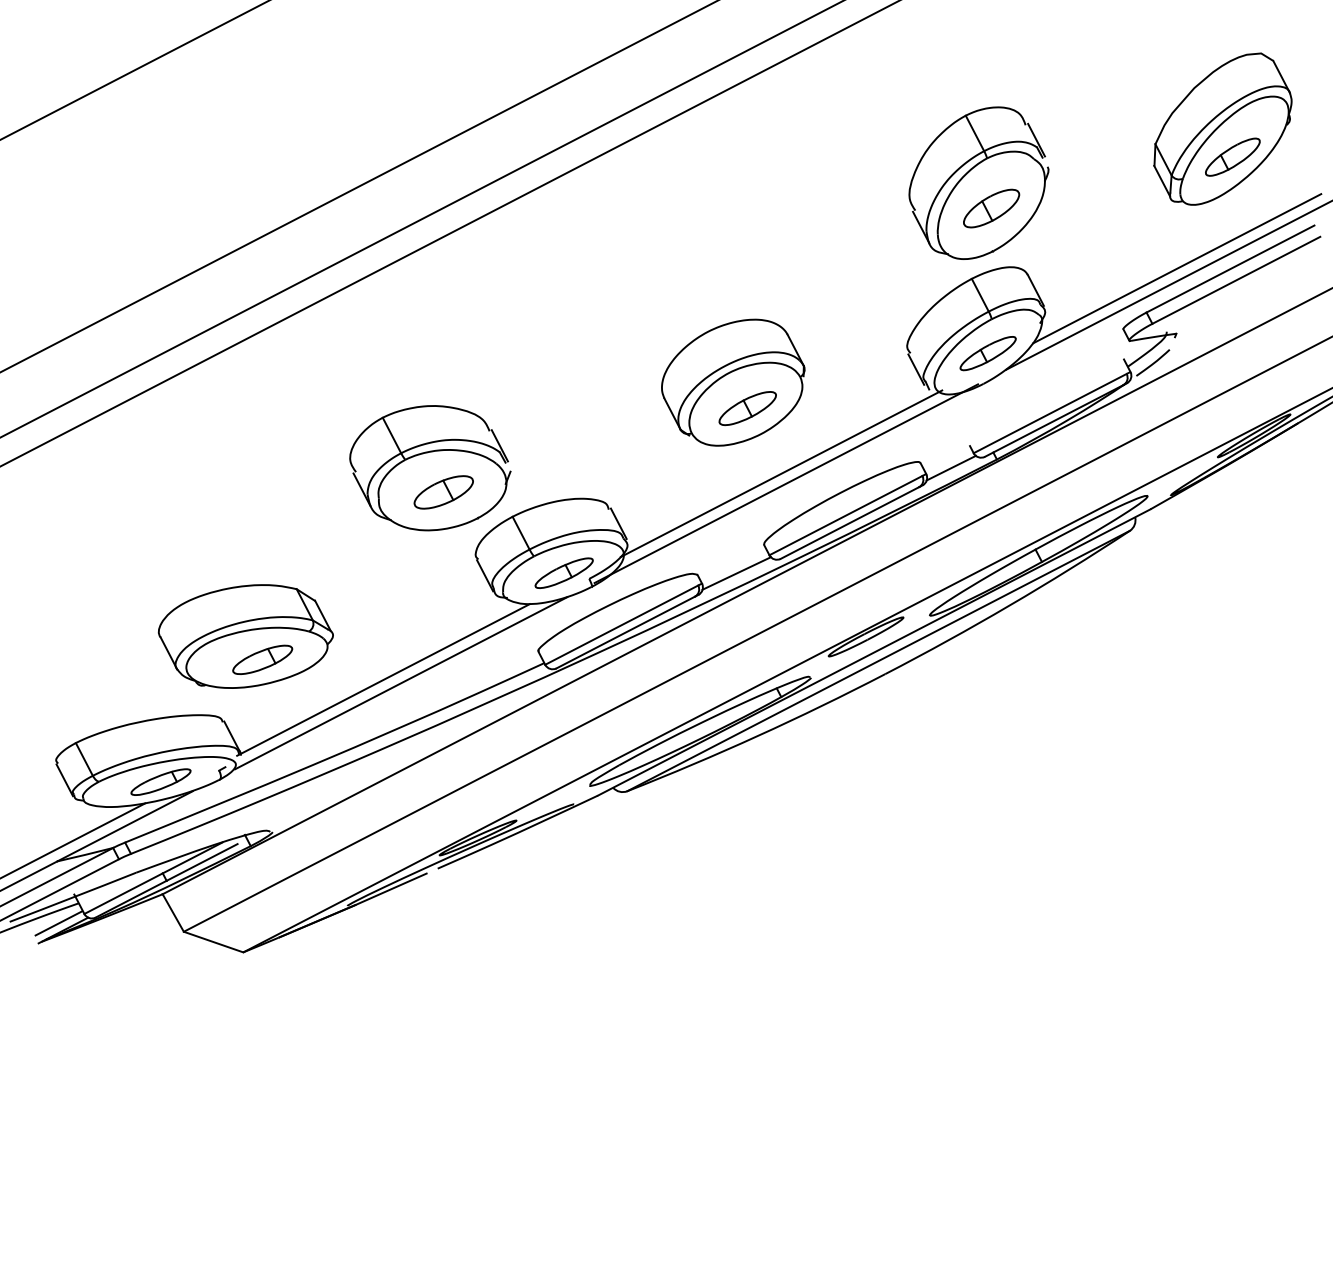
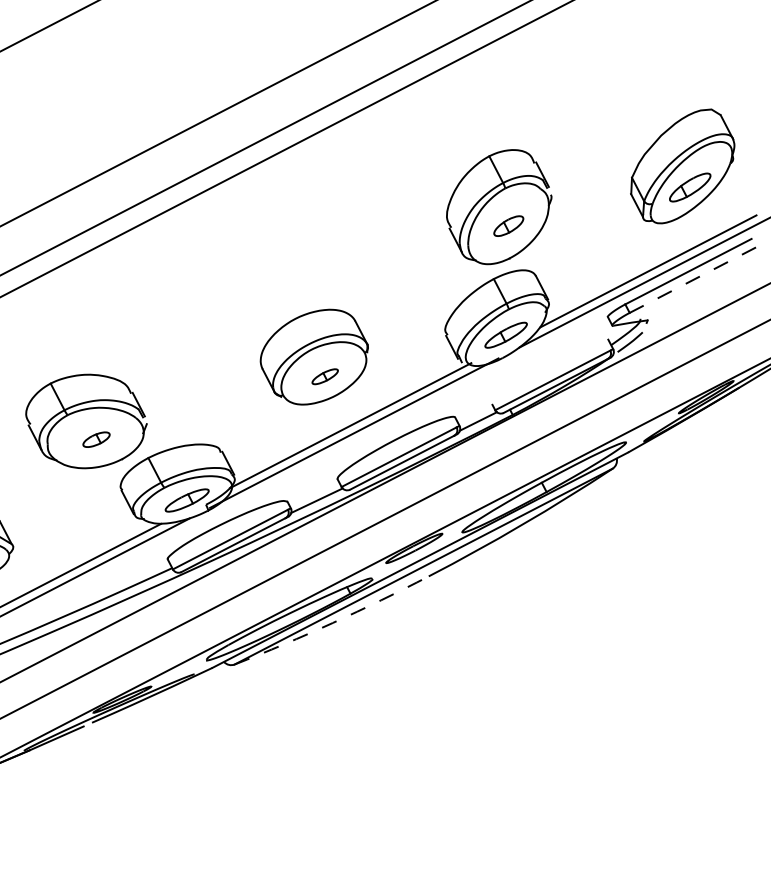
part: (991, 208) -> (508, 226), size x0.7
line: (1236, 280) -> (692, 280), solid -> dashed
part: (747, 408) -> (325, 376), size x0.6
part: (443, 492) -> (96, 439), size x0.6
arc: (757, 736) -> (332, 623), solid -> dashed

